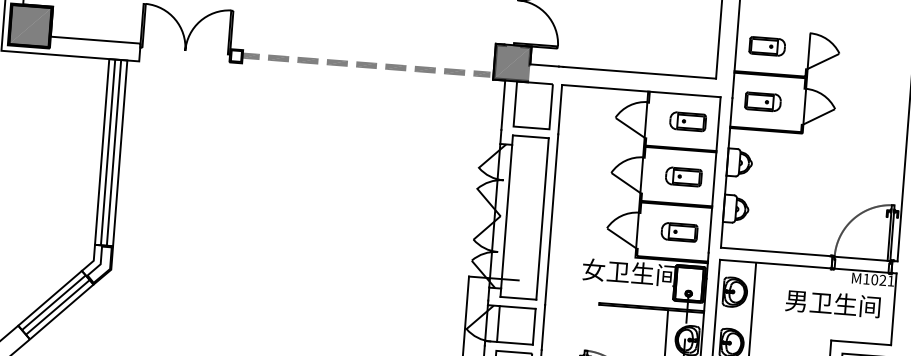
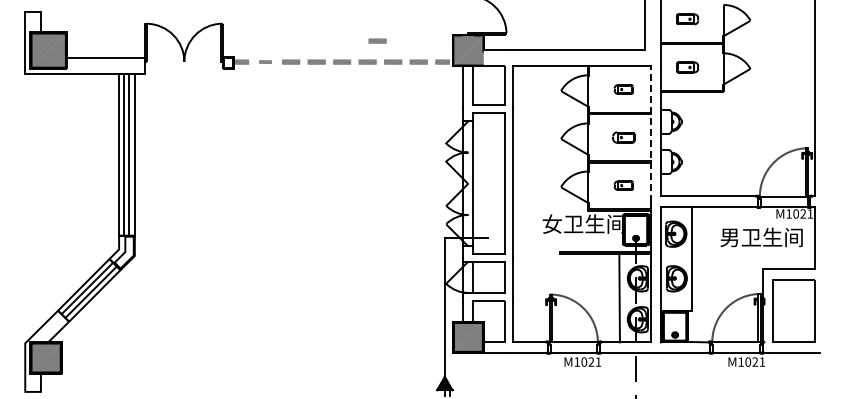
part: (409, 43) -> (377, 40), added
part: (767, 46) -> (687, 19), size x0.7
part: (278, 57) -> (265, 61), size x0.7
part: (762, 101) -> (687, 67), size x0.7
part: (687, 121) -> (623, 89), size x0.6
line: (714, 174) -> (650, 133), solid -> dashed
part: (683, 176) -> (623, 137), size x0.7
part: (678, 231) -> (623, 185), size x0.6

